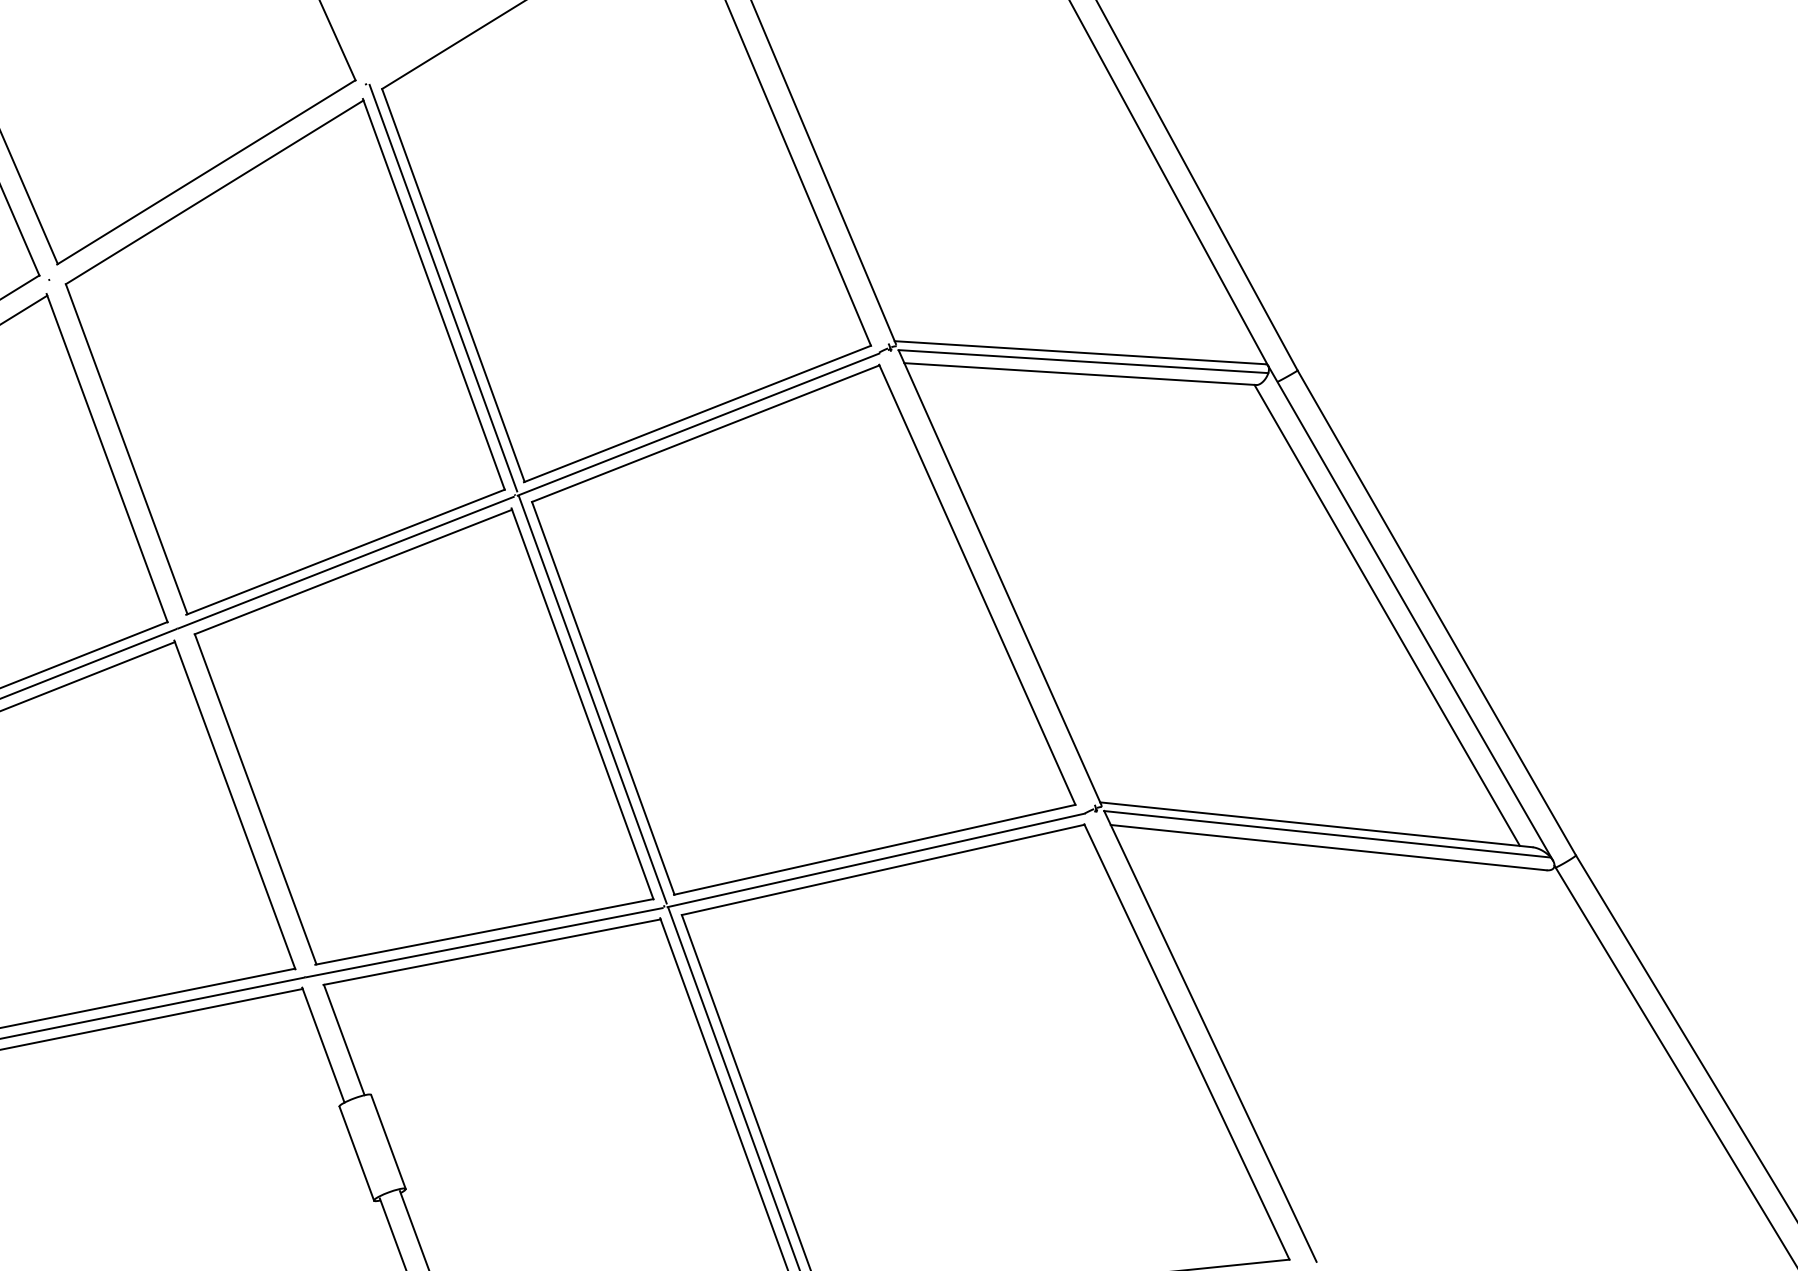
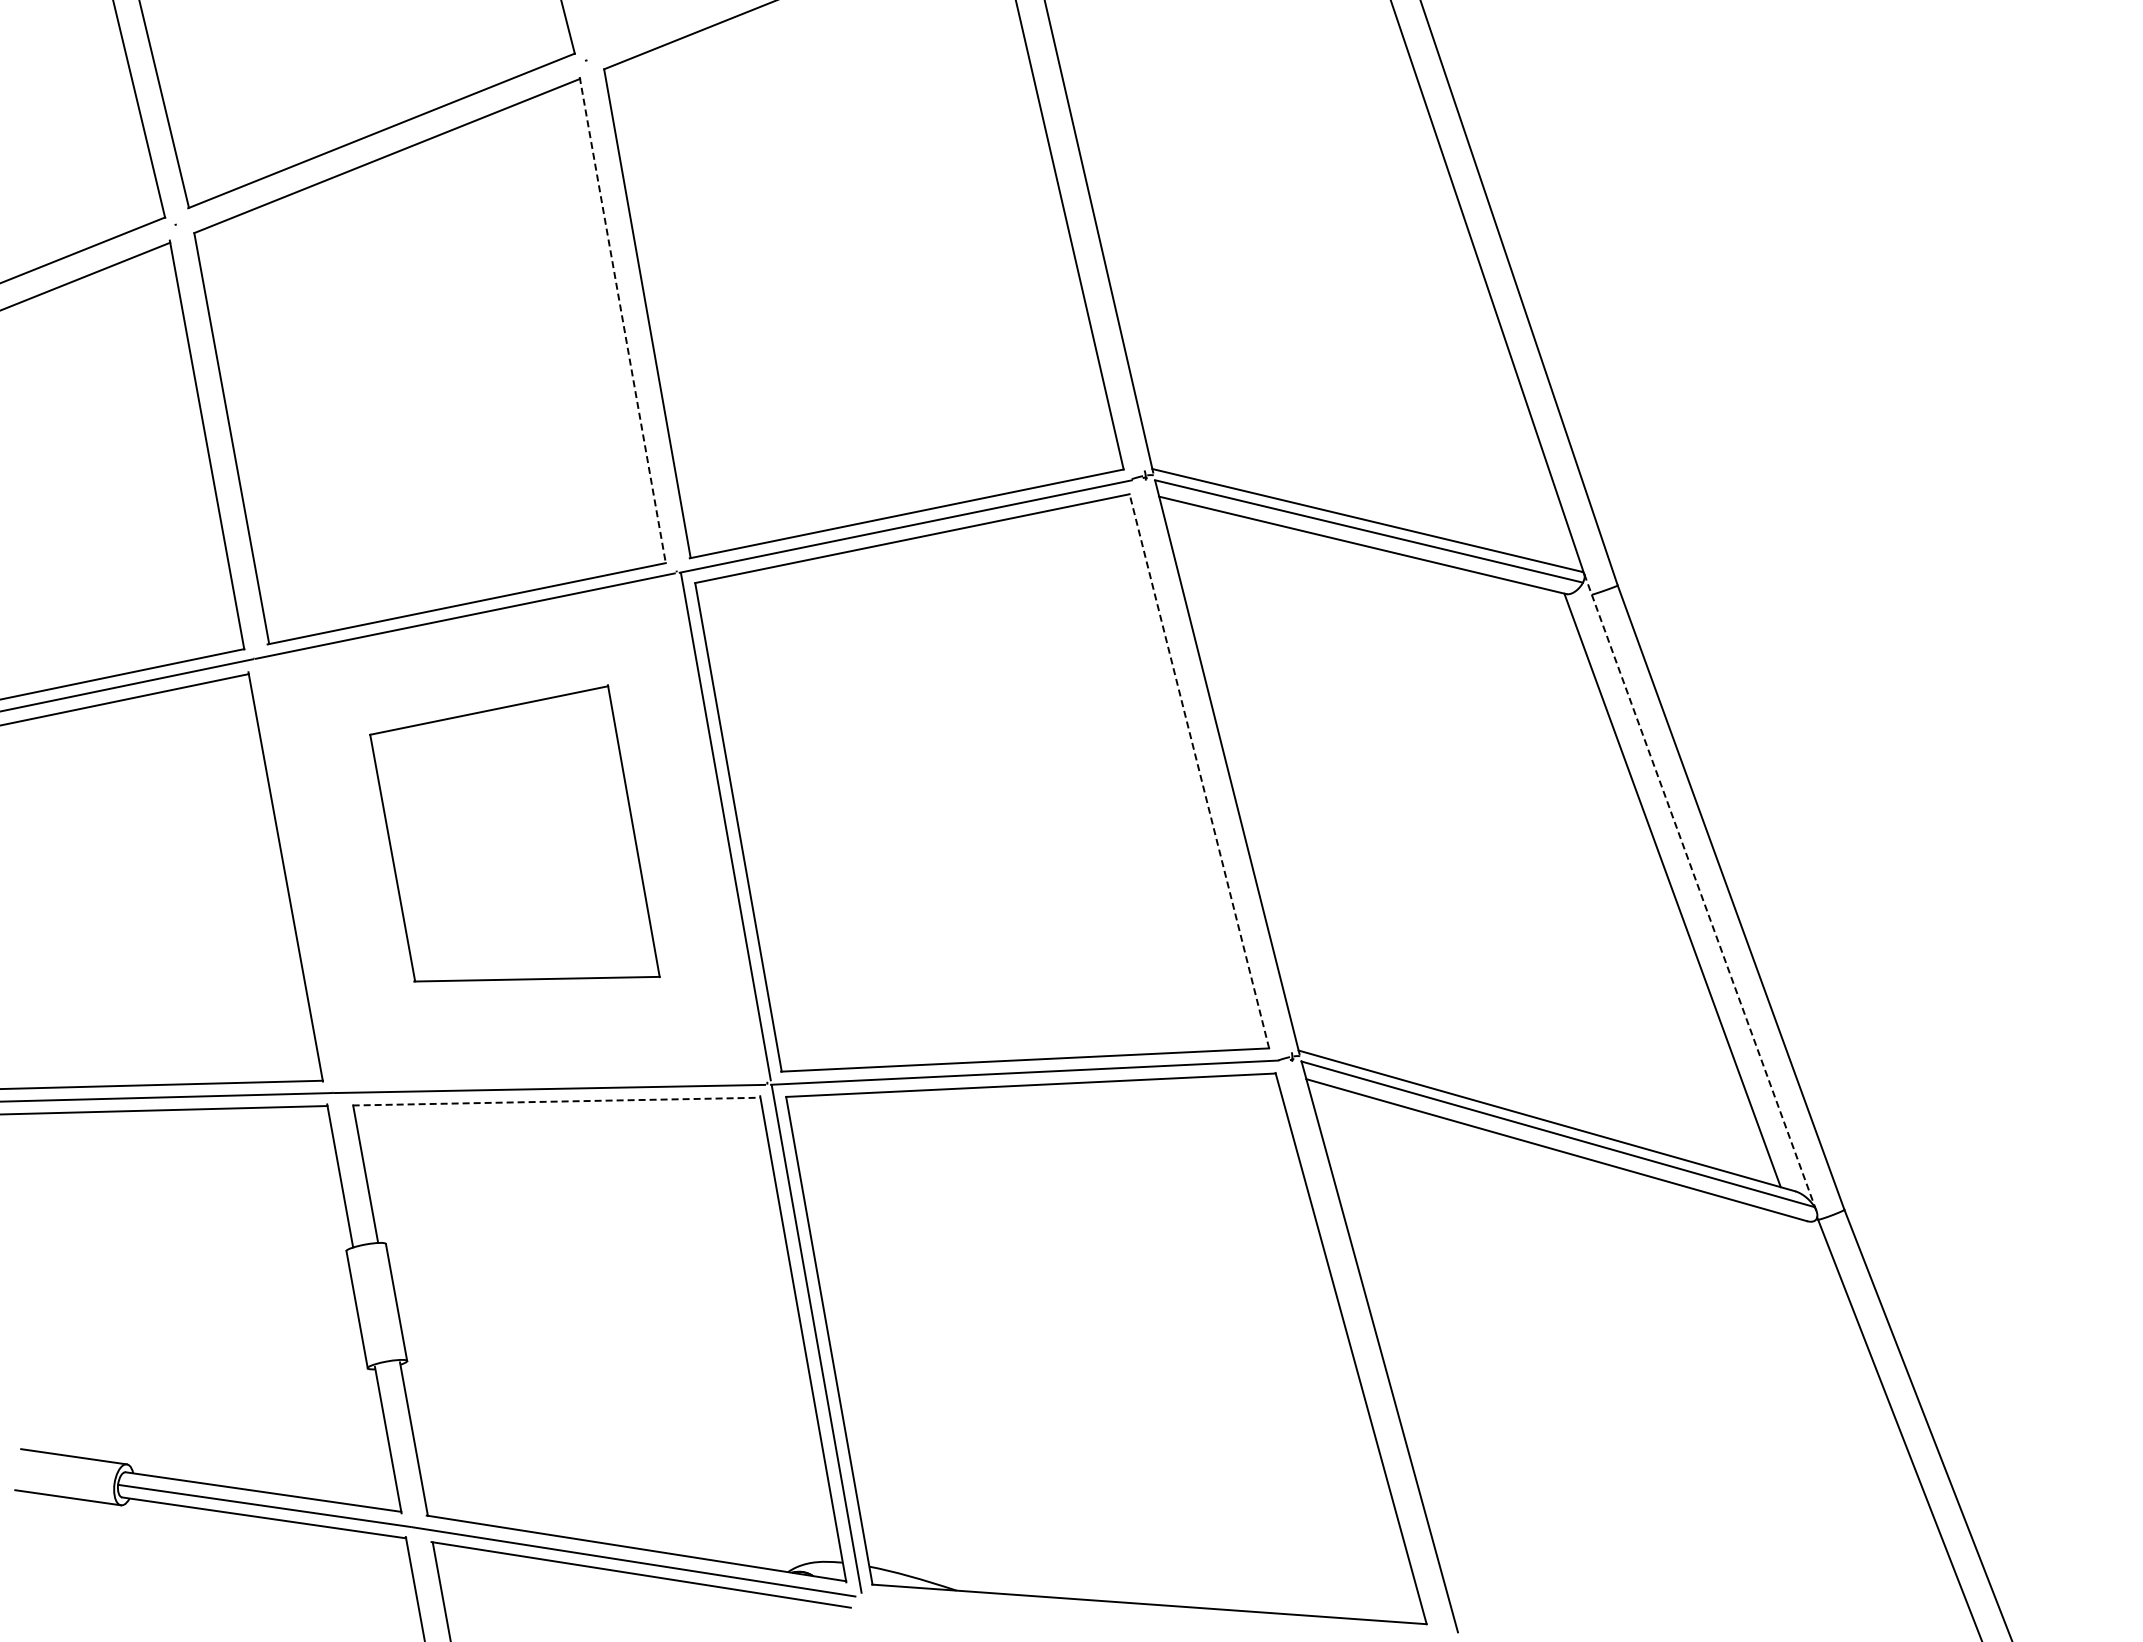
line: (443, 287) -> (635, 314), removed
line: (433, 294) -> (622, 320), solid -> dashed
line: (977, 584) -> (1199, 770), solid -> dashed
line: (1410, 613) -> (1700, 892), solid -> dashed
part: (418, 735) -> (514, 833), size x0.6
line: (492, 952) -> (556, 1101), solid -> dashed

